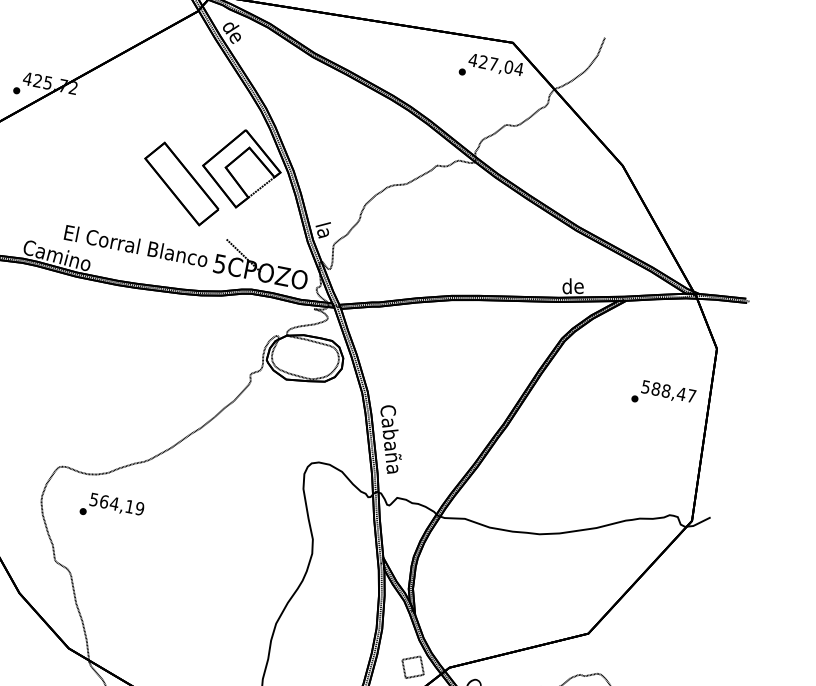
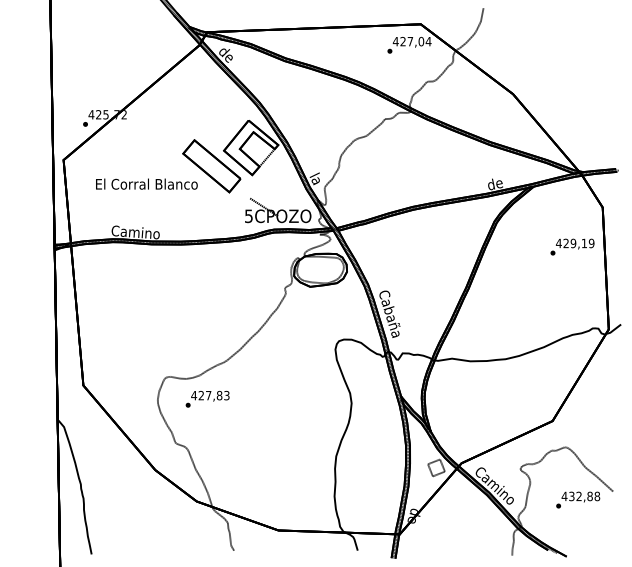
text: (135, 244) -> (146, 183), moved
text: (667, 391) -> (574, 243), 588,47 -> 429,19
text: (117, 504) -> (210, 395), 564,19 -> 427,83

